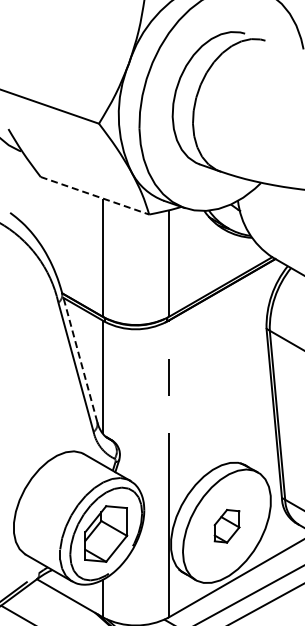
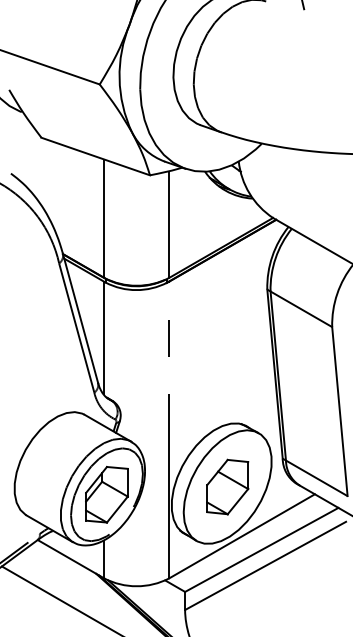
line: (95, 195) -> (96, 156), dashed -> solid
line: (79, 357) -> (80, 318), dashed -> solid
part: (226, 525) -> (227, 486), size x1.67

